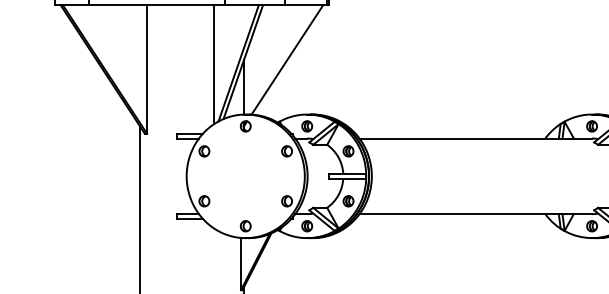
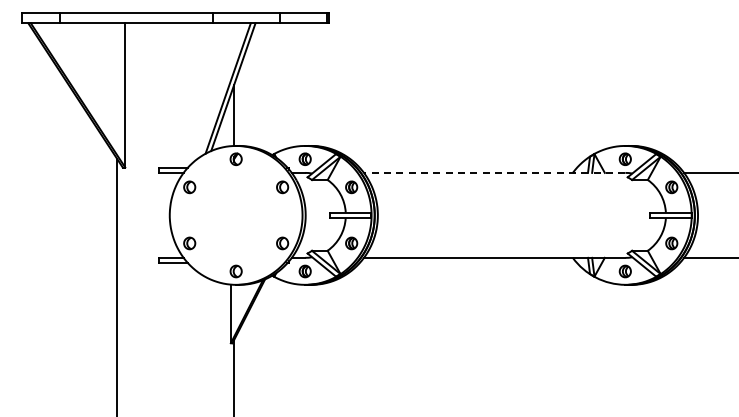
line: (286, 59) -> (282, 84), removed
line: (214, 64) -> (200, 89), removed
line: (475, 138) -> (494, 172), solid -> dashed

